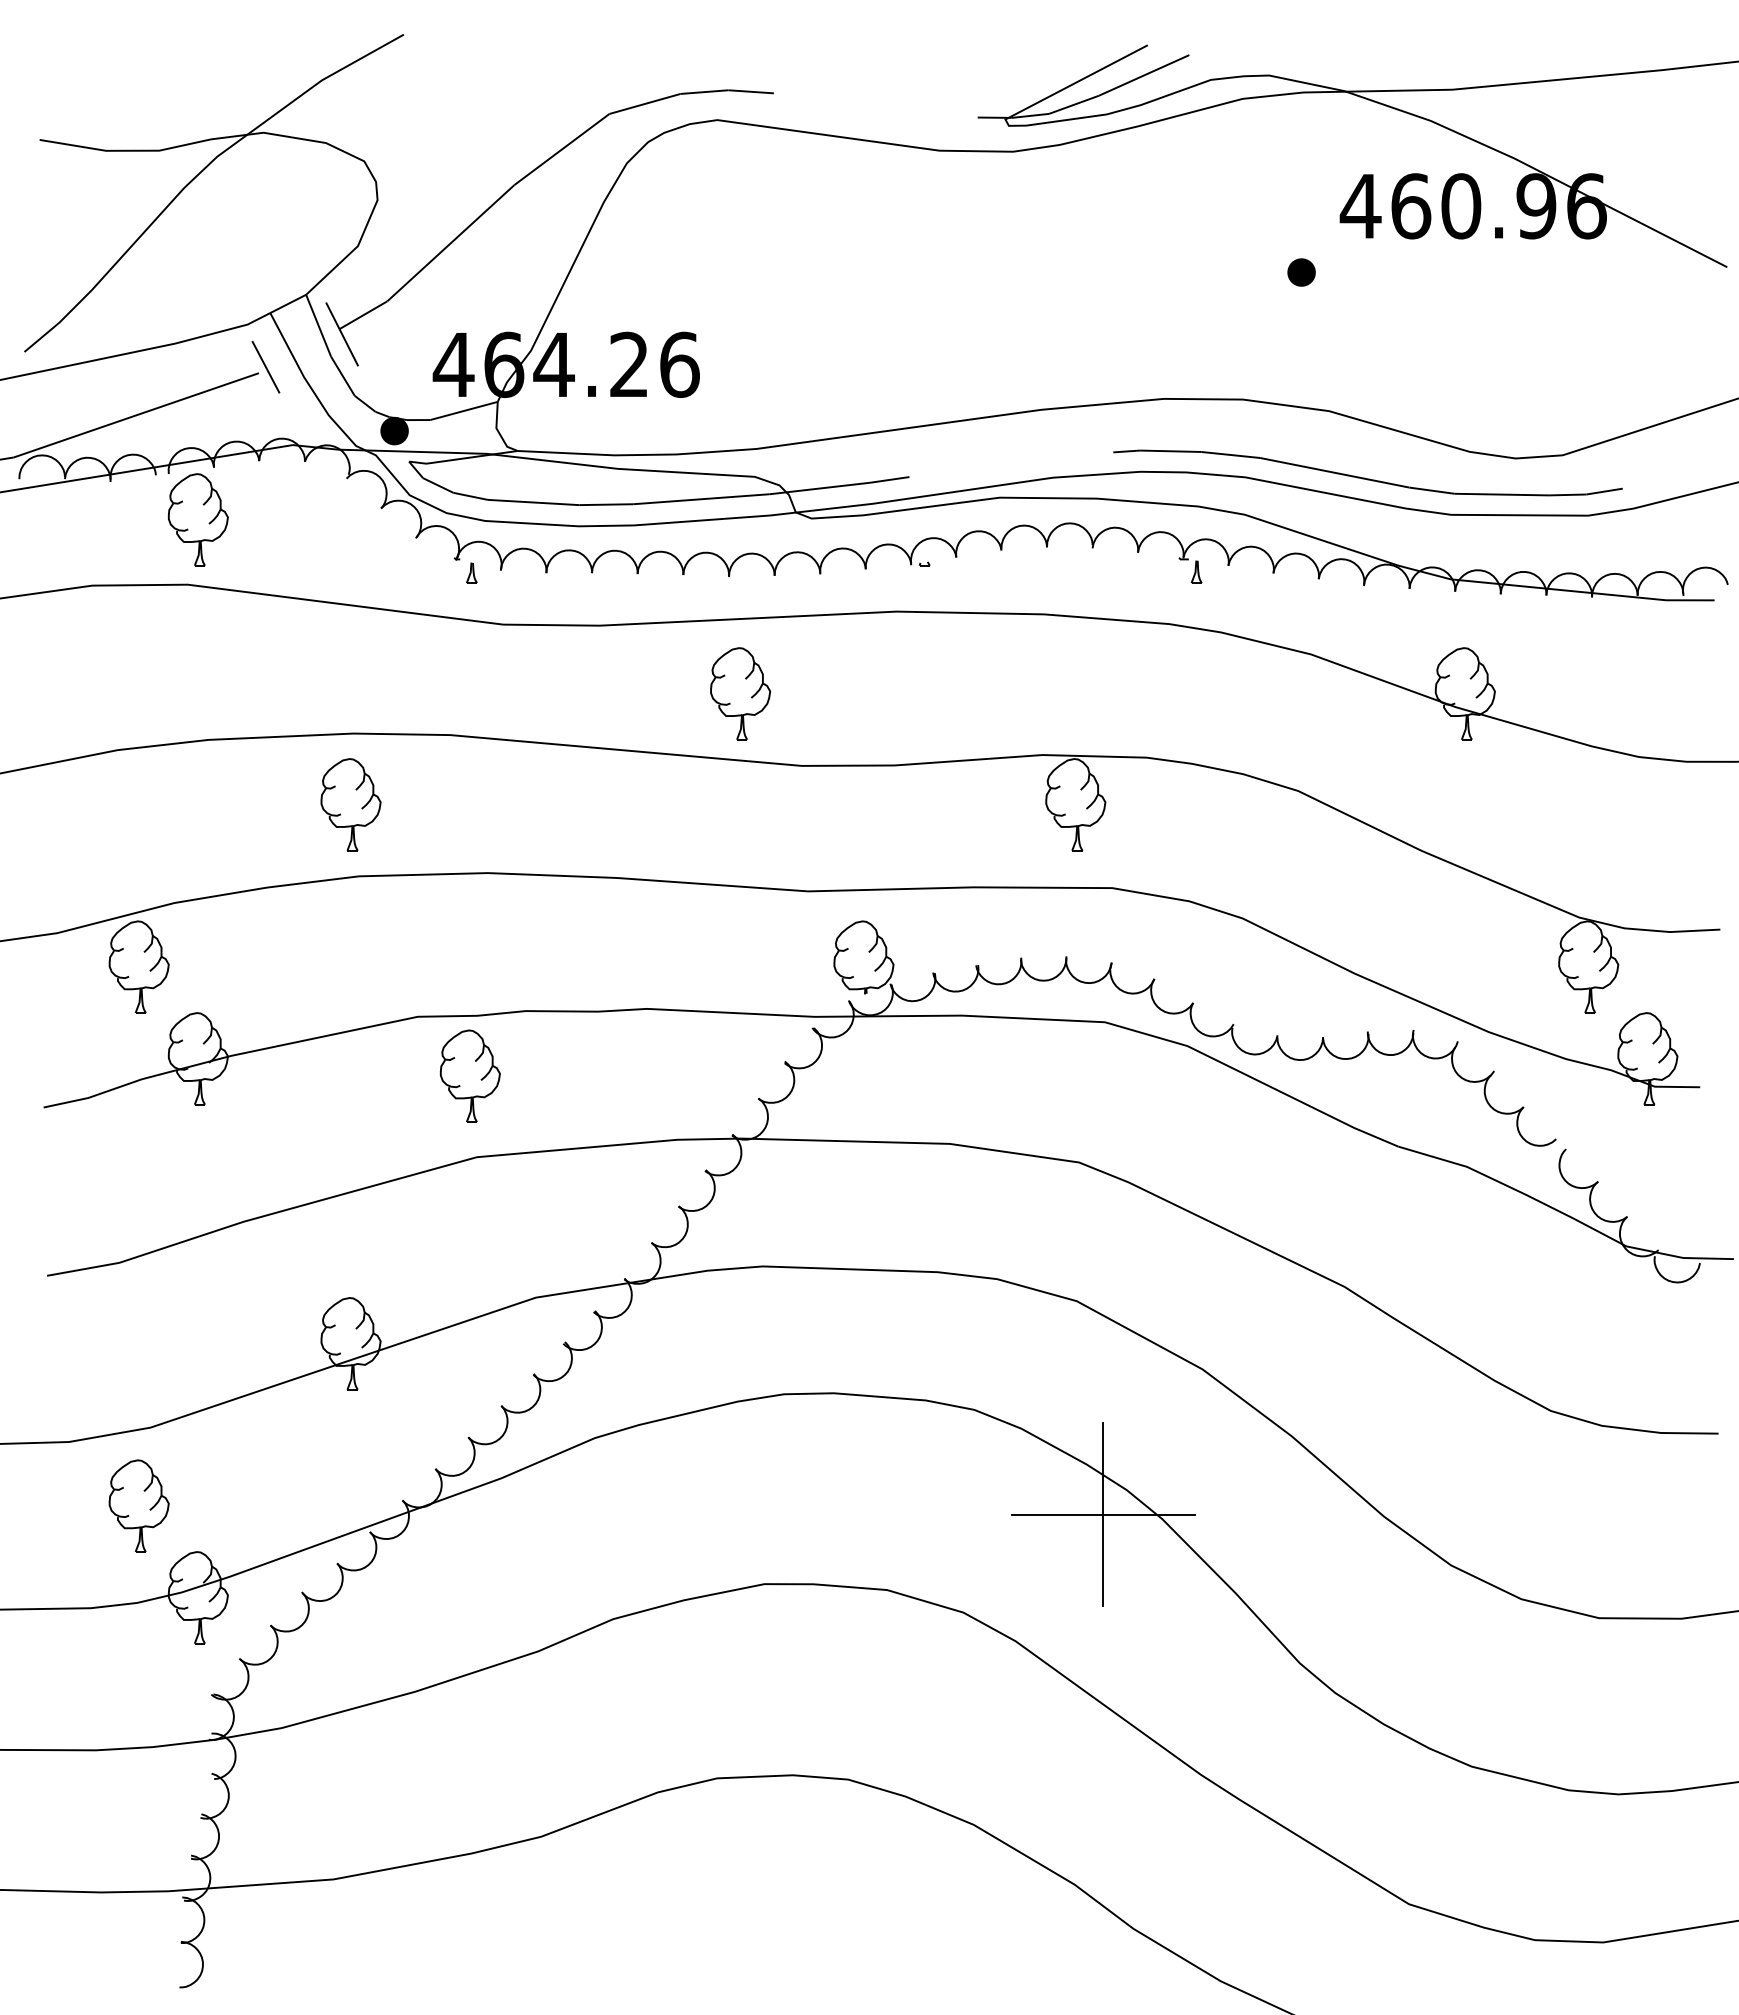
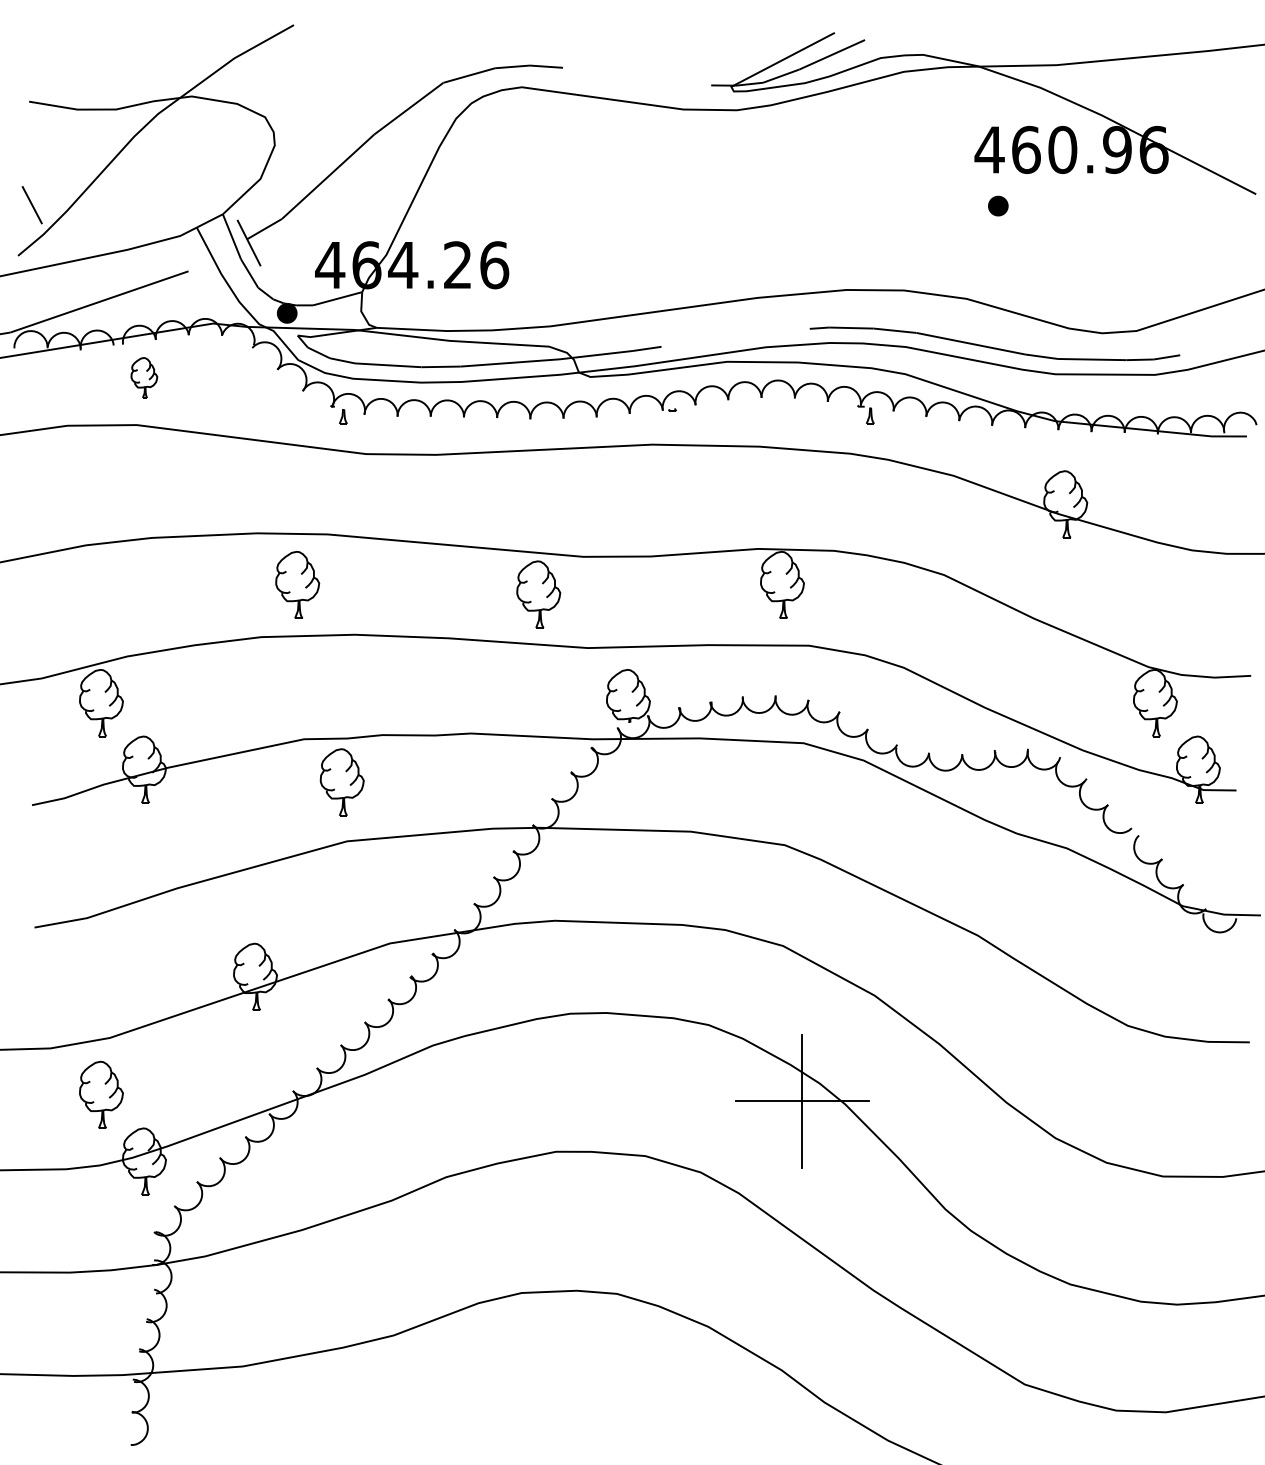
part: (1301, 272) -> (998, 206), moved
line: (265, 367) -> (31, 205), moved
part: (197, 519) -> (143, 377), size x0.6
part: (740, 693) -> (538, 594), moved
part: (350, 804) -> (297, 584), moved

